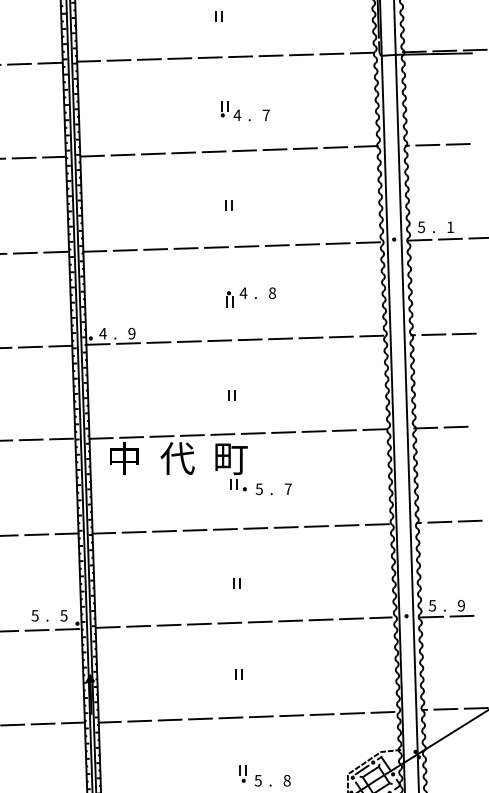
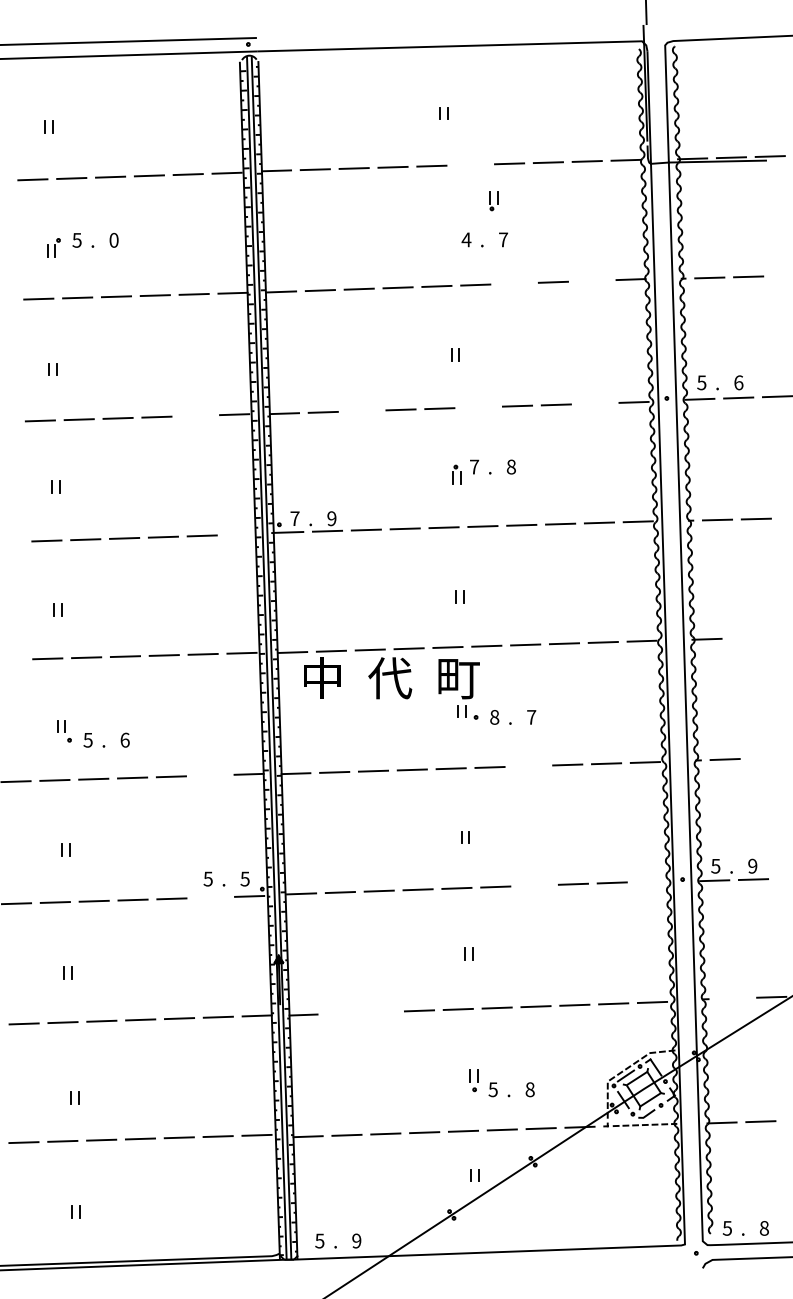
line: (240, 56) -> (470, 164), removed
part: (224, 109) -> (493, 201), moved
line: (335, 147) -> (591, 280), removed
line: (274, 149) -> (514, 283), removed
text: (450, 227) -> (738, 382), 1 -> 6
line: (337, 243) -> (594, 403), removed
line: (246, 245) -> (478, 406), removed
line: (155, 248) -> (361, 410), removed
line: (25, 252) -> (195, 415), removed
text: (243, 292) -> (474, 466), 4 -> 7
text: (102, 333) -> (294, 518), 4 -> 7
line: (60, 346) -> (240, 534), removed
line: (455, 426) -> (745, 637), removed
text: (259, 489) -> (494, 717), 5 -> 8
line: (469, 520) -> (763, 757), removed
line: (285, 526) -> (528, 765), removed
line: (36, 534) -> (209, 775), removed
line: (380, 617) -> (649, 881), removed
line: (290, 620) -> (534, 885), removed
line: (36, 630) -> (210, 897), removed
line: (445, 709) -> (732, 998), removed
line: (169, 719) -> (380, 1011), removed
line: (139, 721) -> (341, 1013), removed

